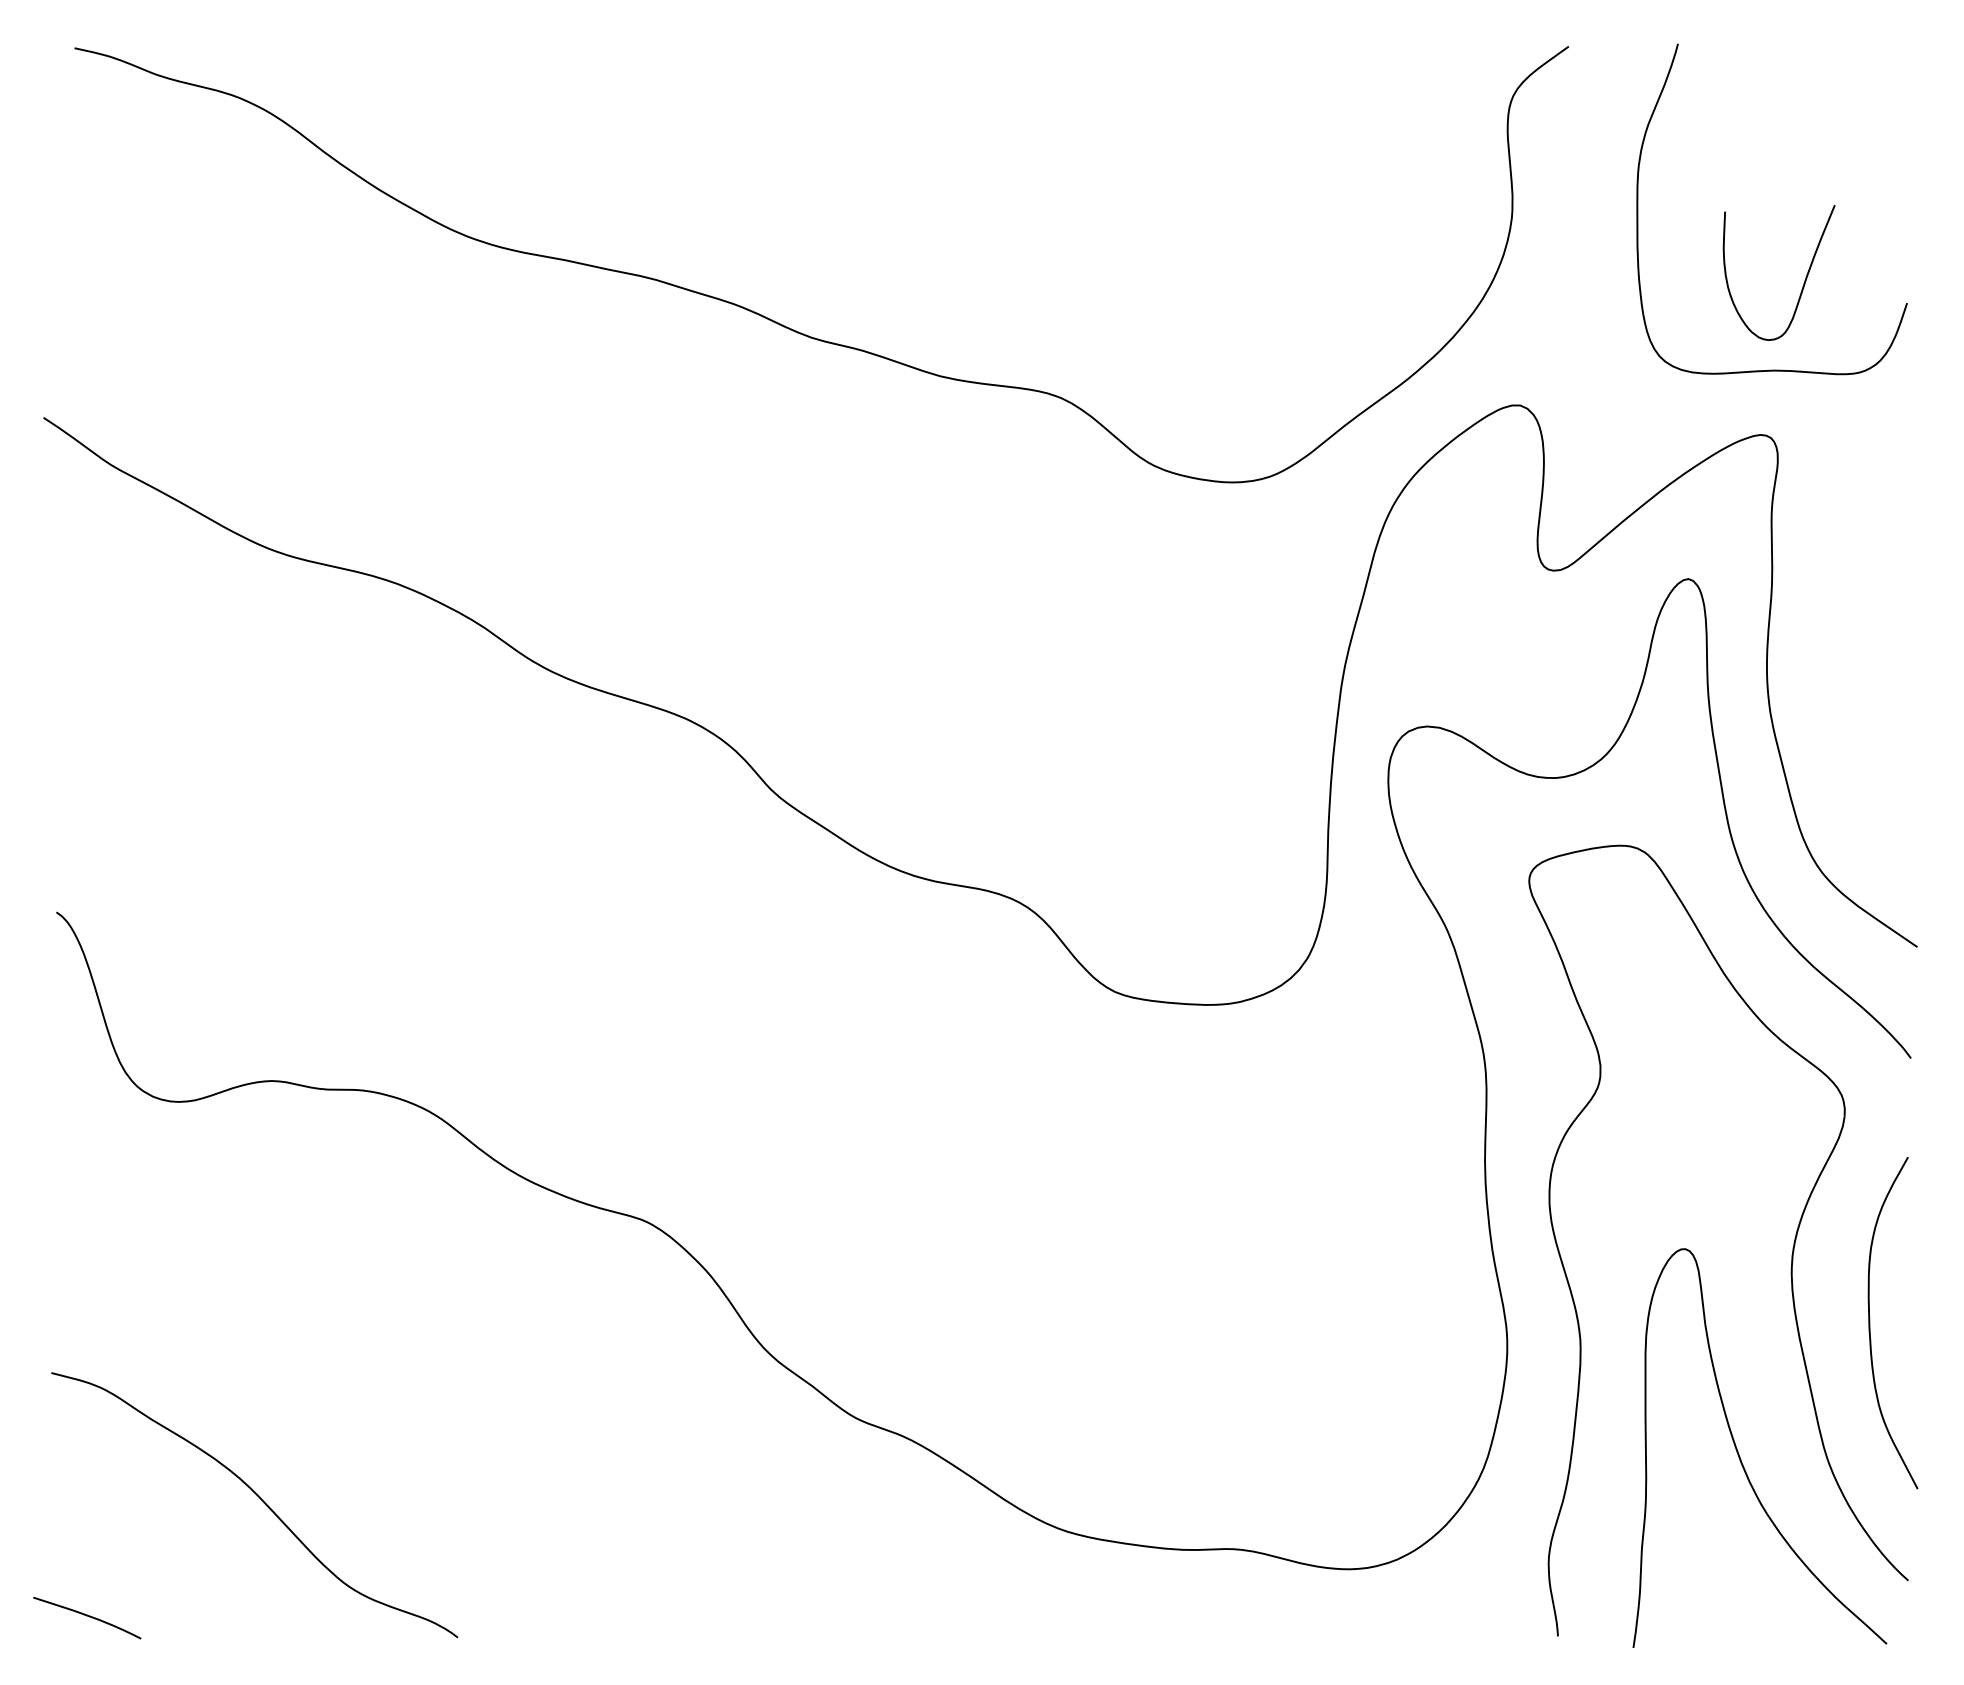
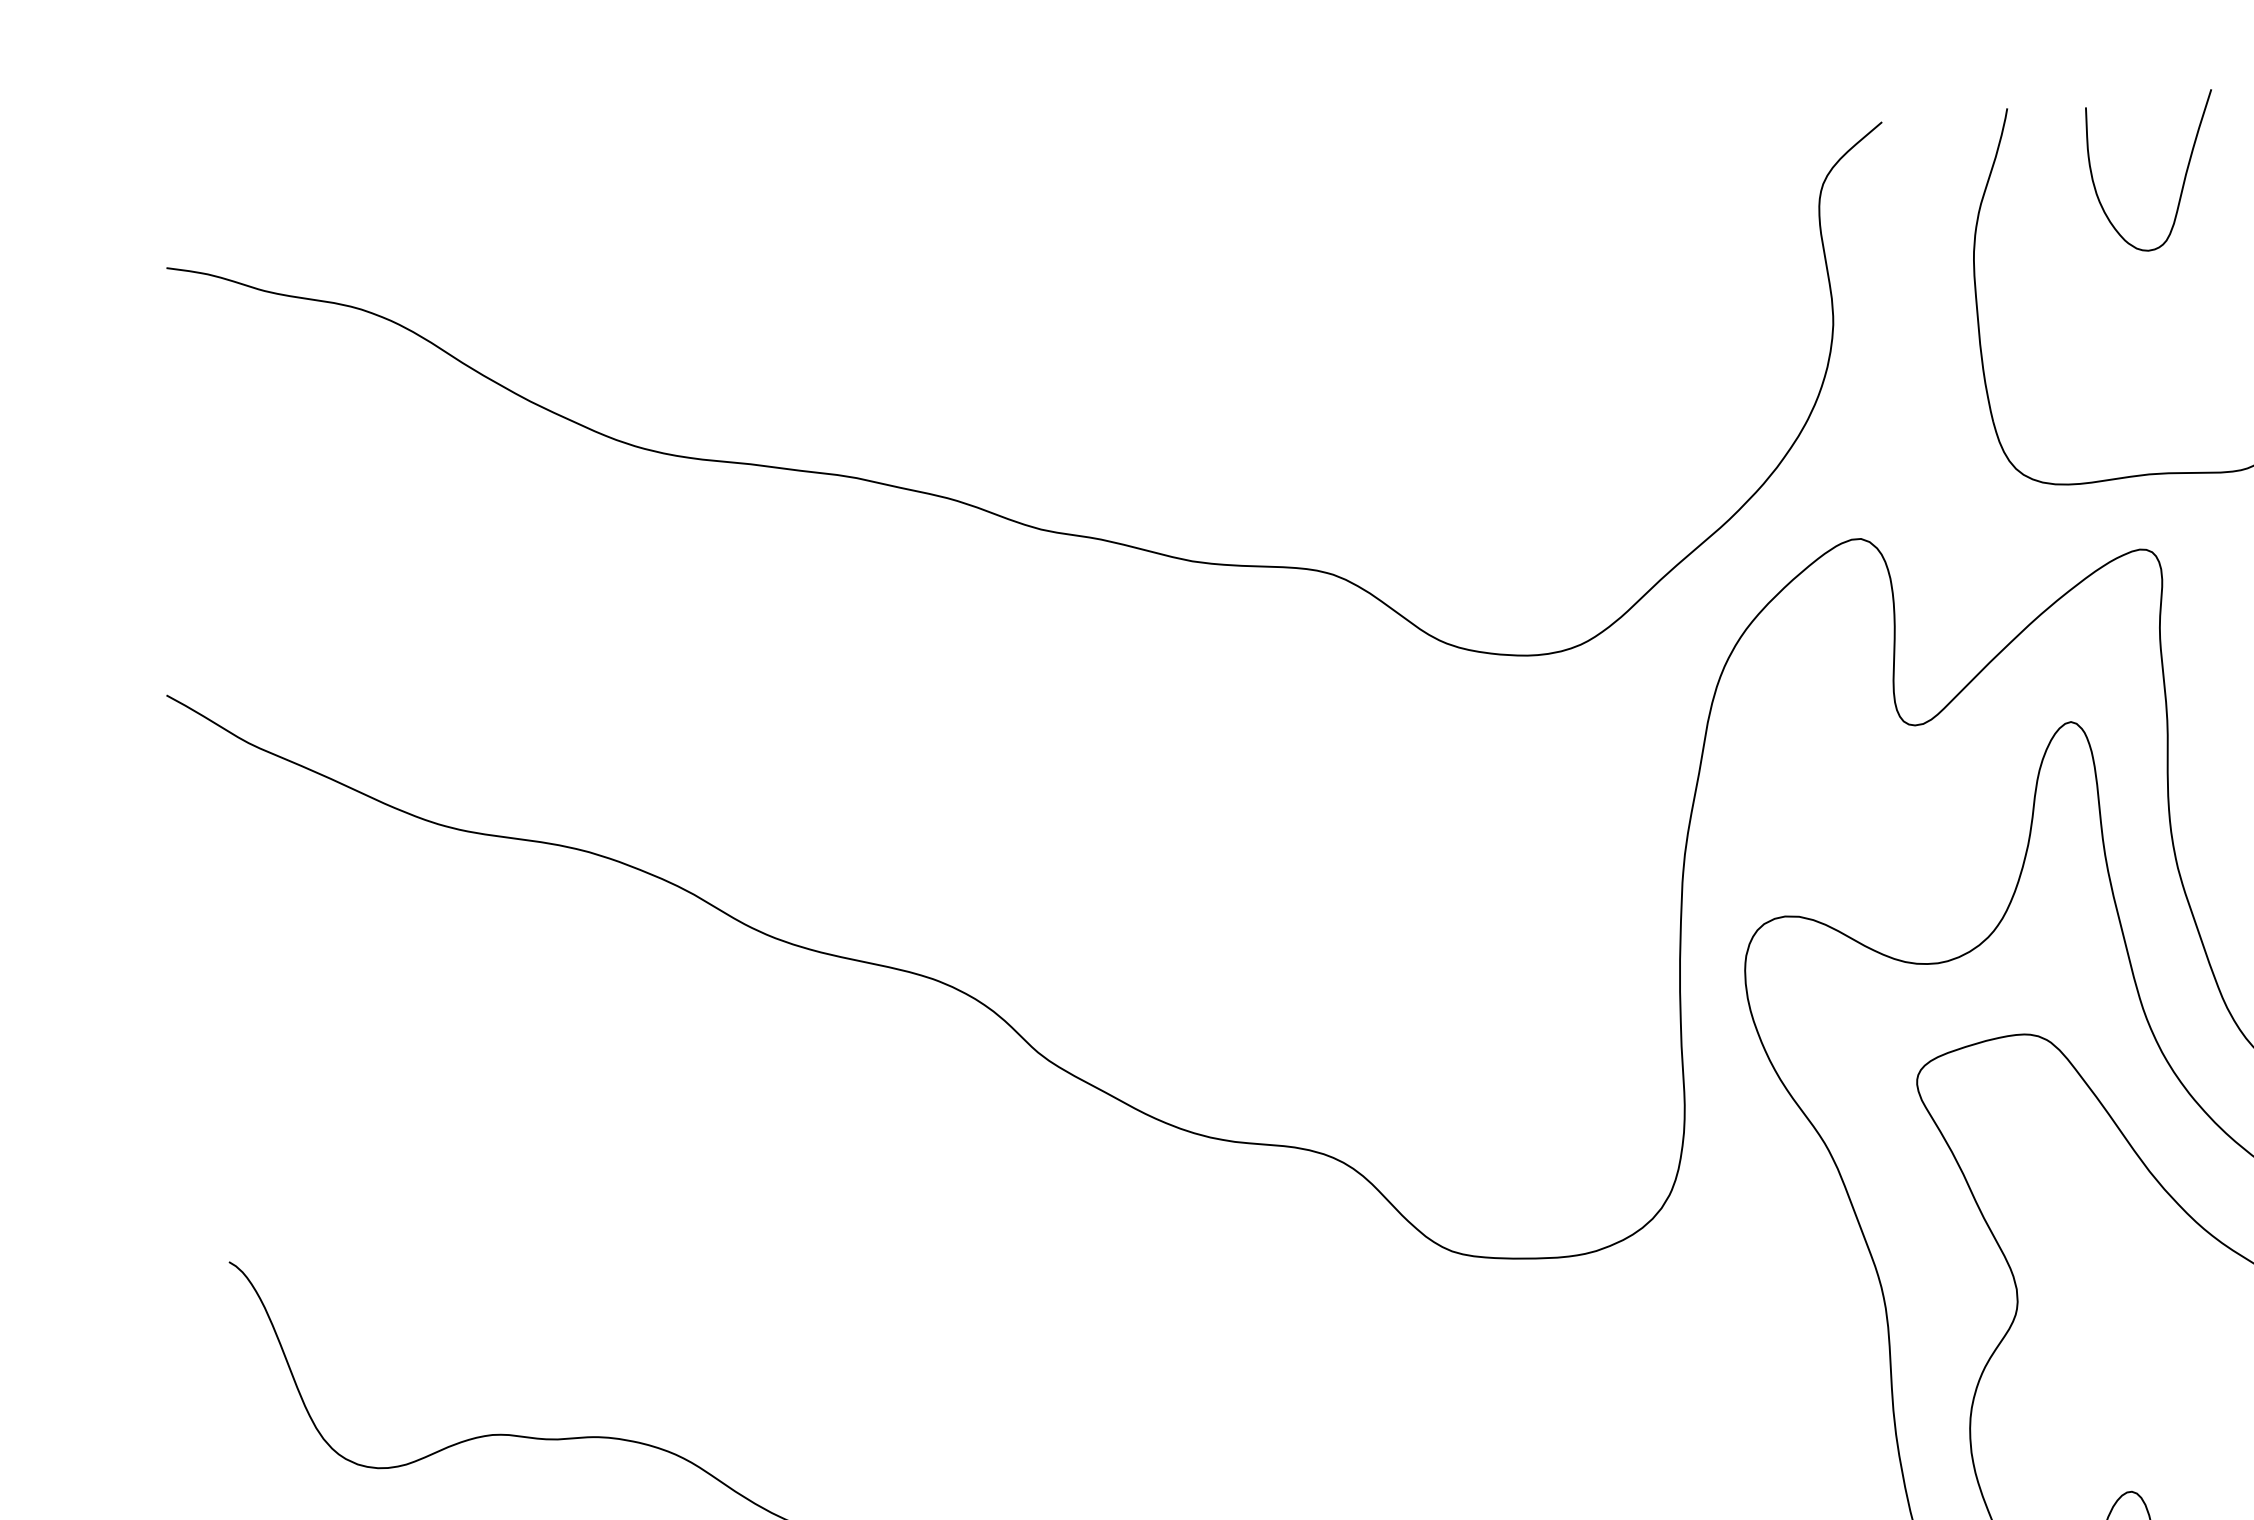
curve: (1804, 280) -> (2183, 178), moved

